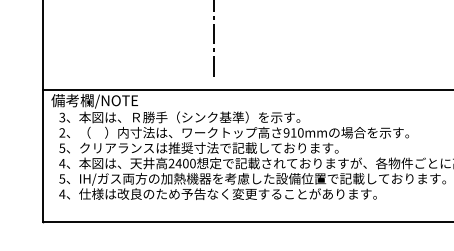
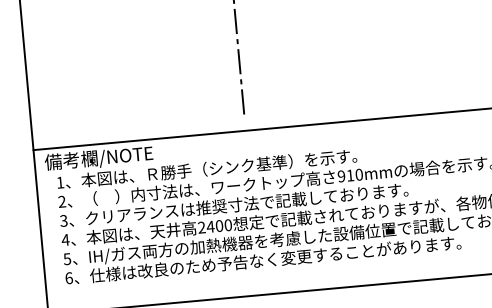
text: (62, 117) -> (60, 182), 3 -> 1
text: (62, 147) -> (64, 219), 5 -> 3
text: (62, 194) -> (69, 278), 4 -> 6

